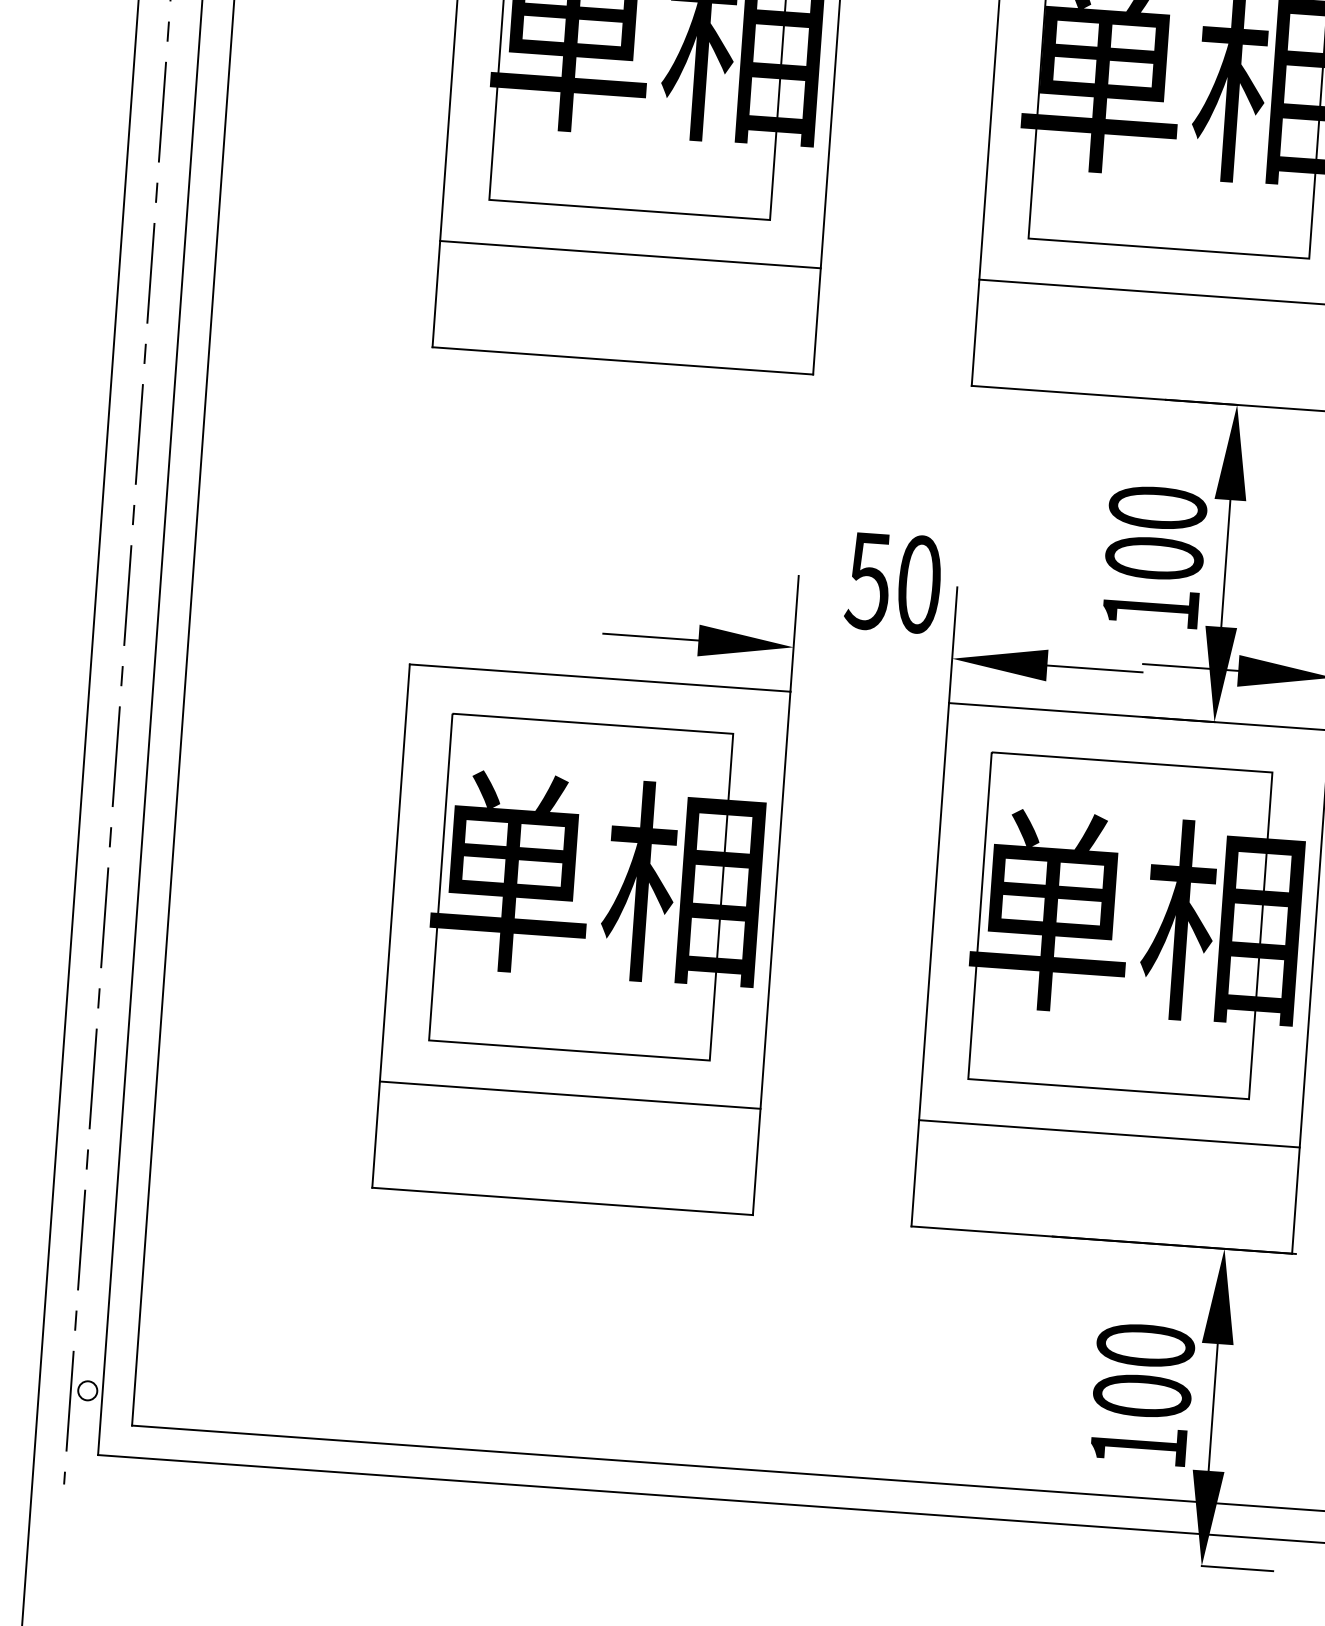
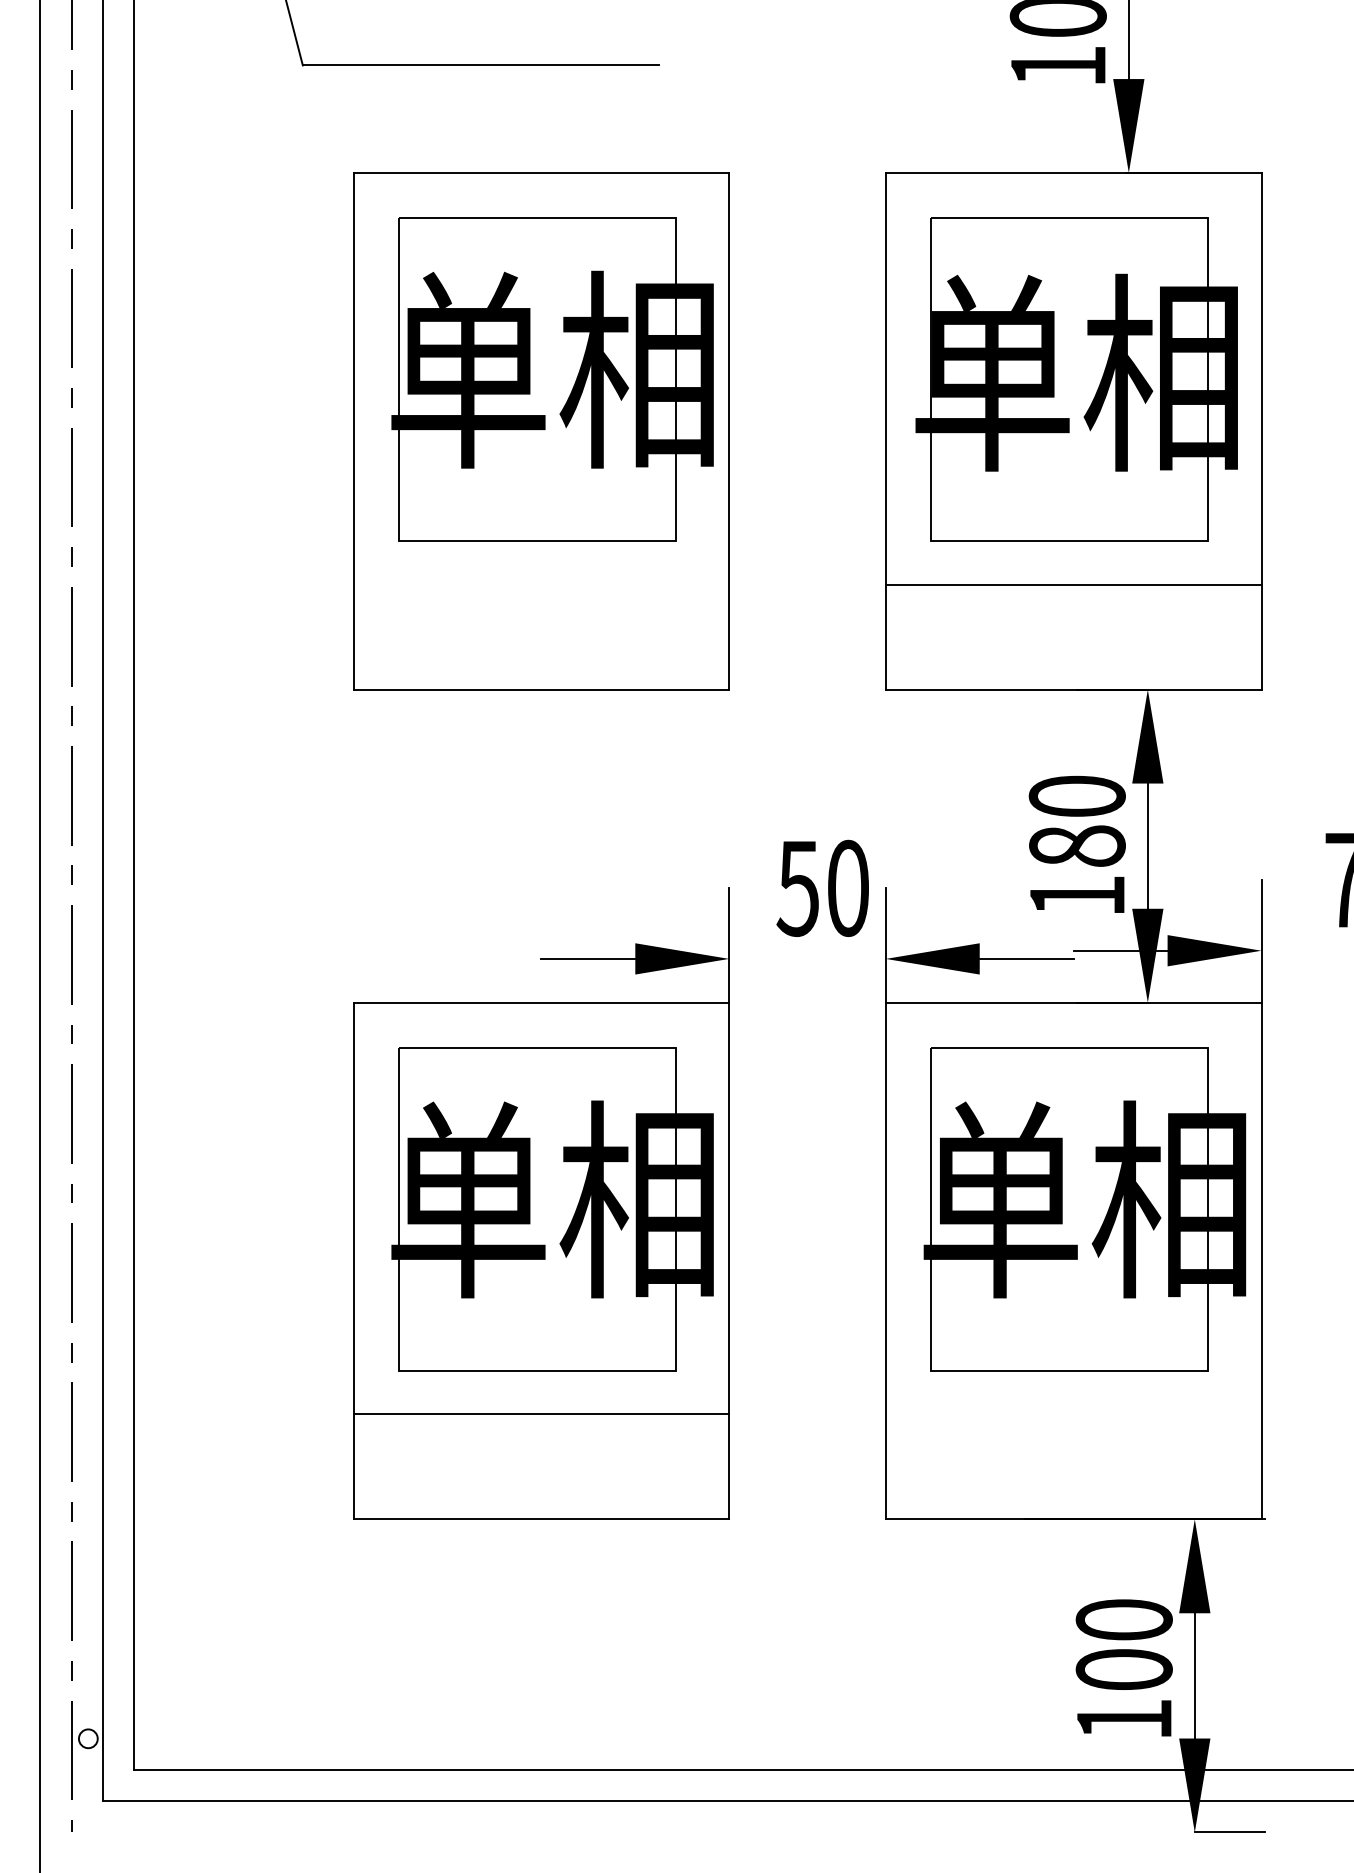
line: (630, 254) -> (541, 584), removed
text: (1153, 557) -> (1076, 845), 100 -> 180
line: (1109, 1133) -> (1073, 1414), removed

